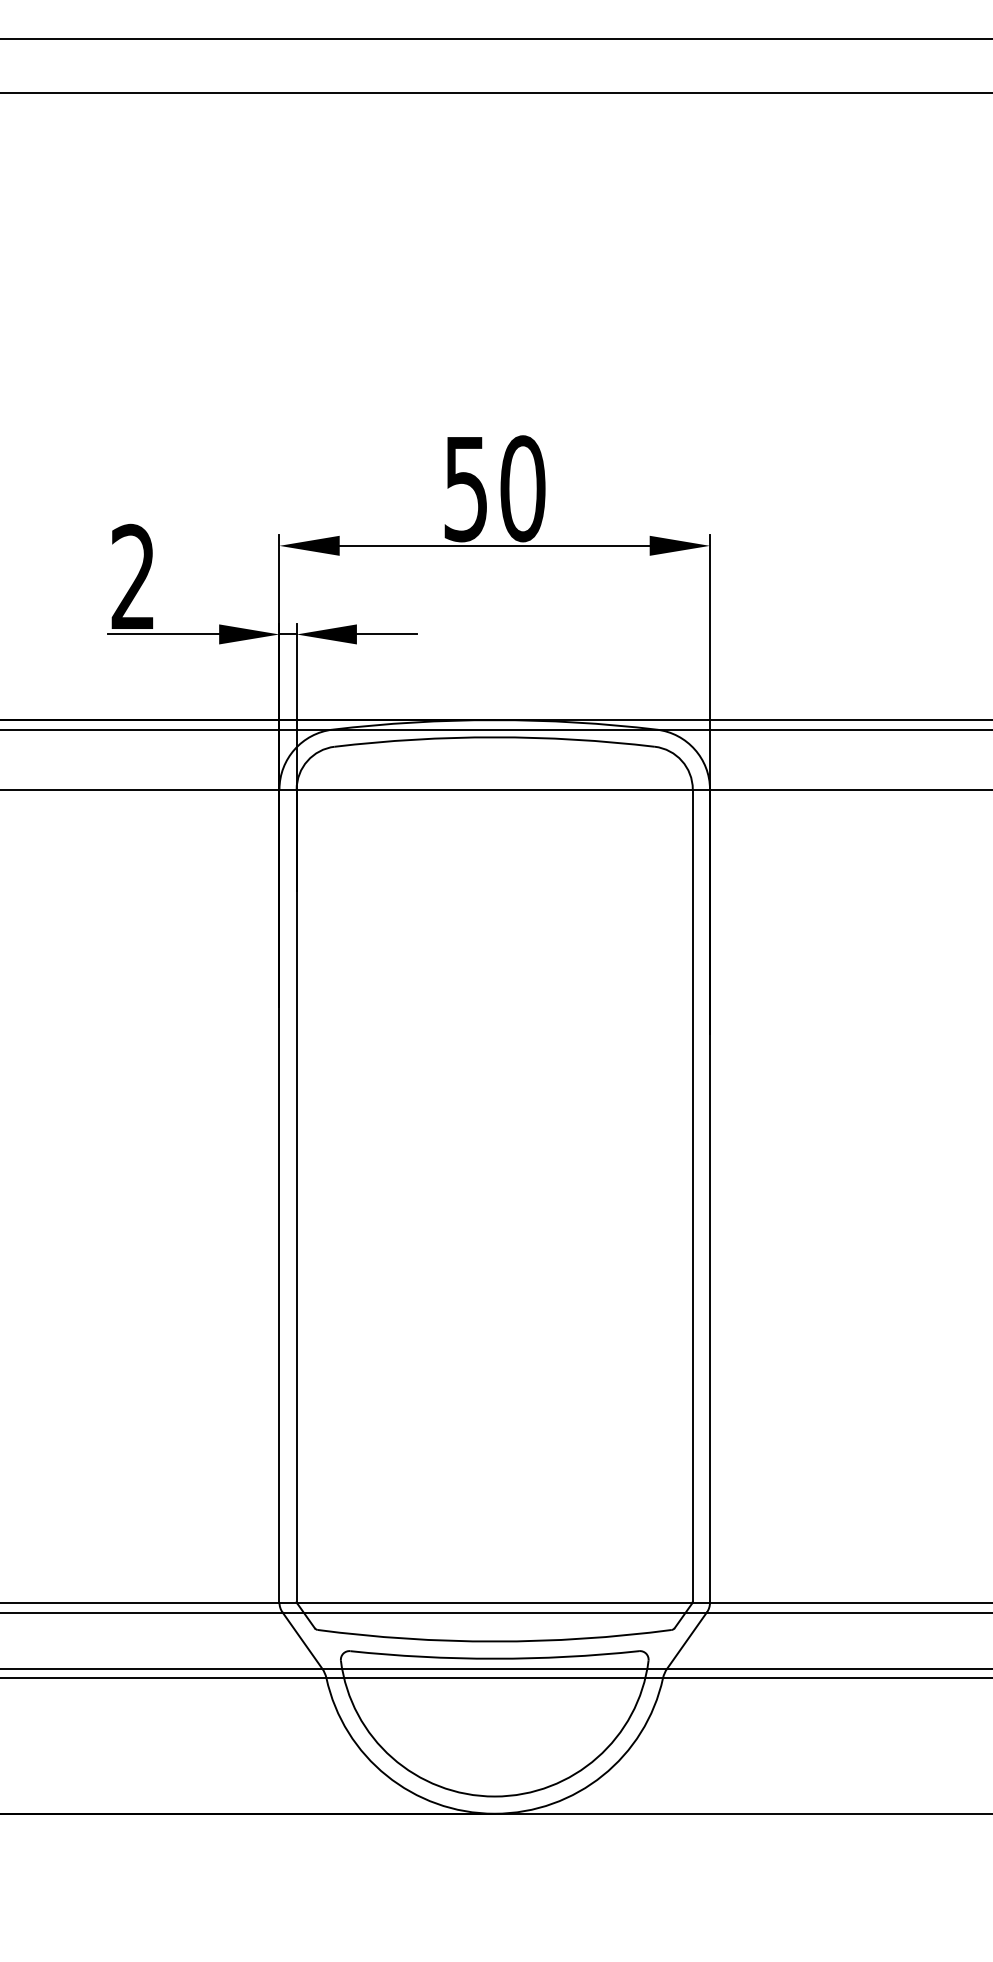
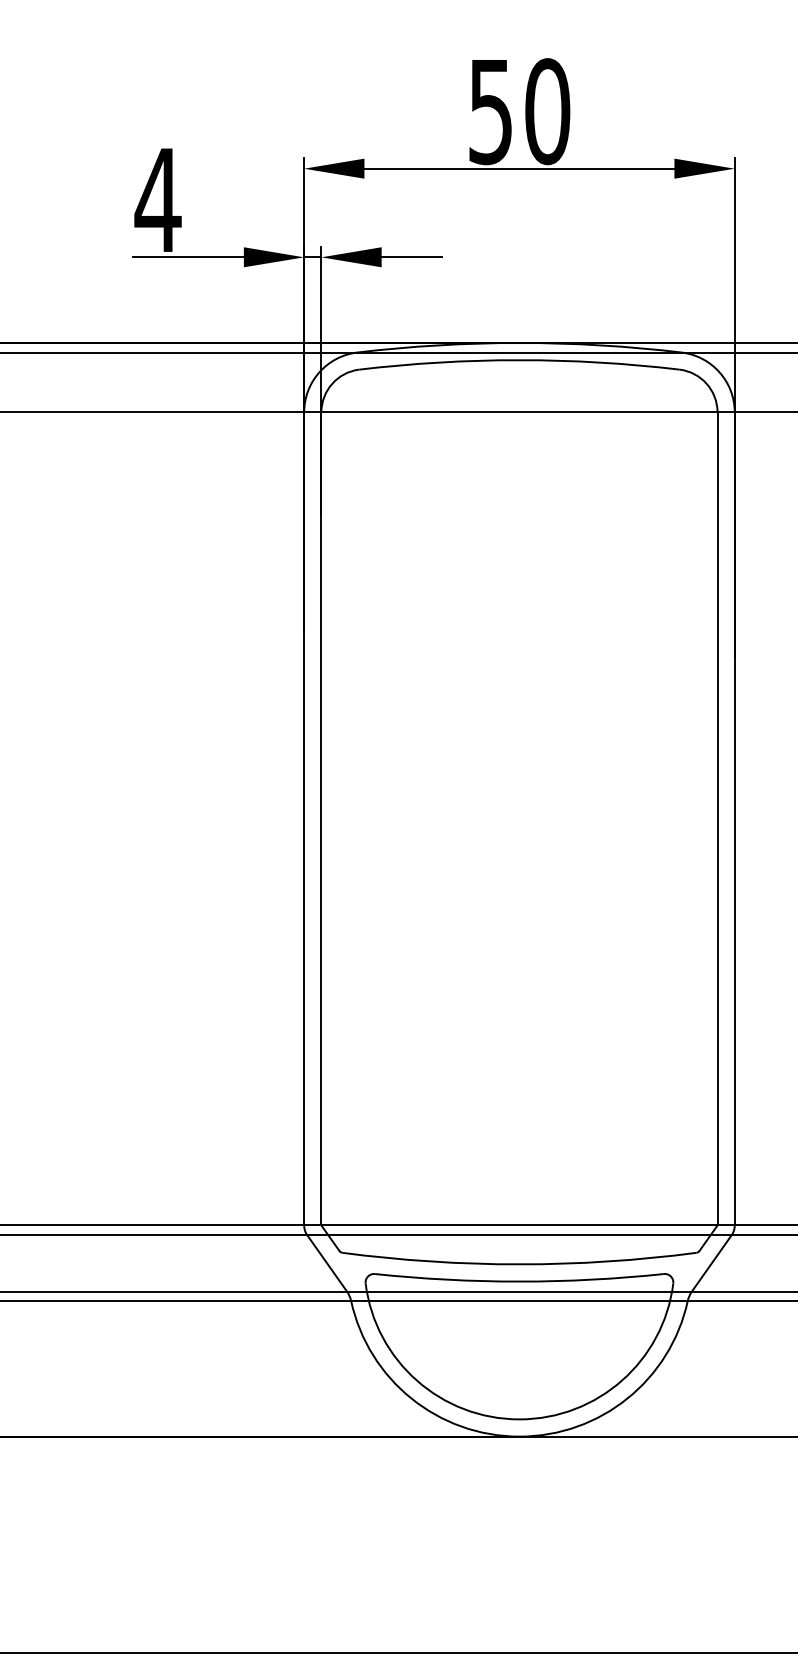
text: (132, 575) -> (157, 198), 2 -> 4

